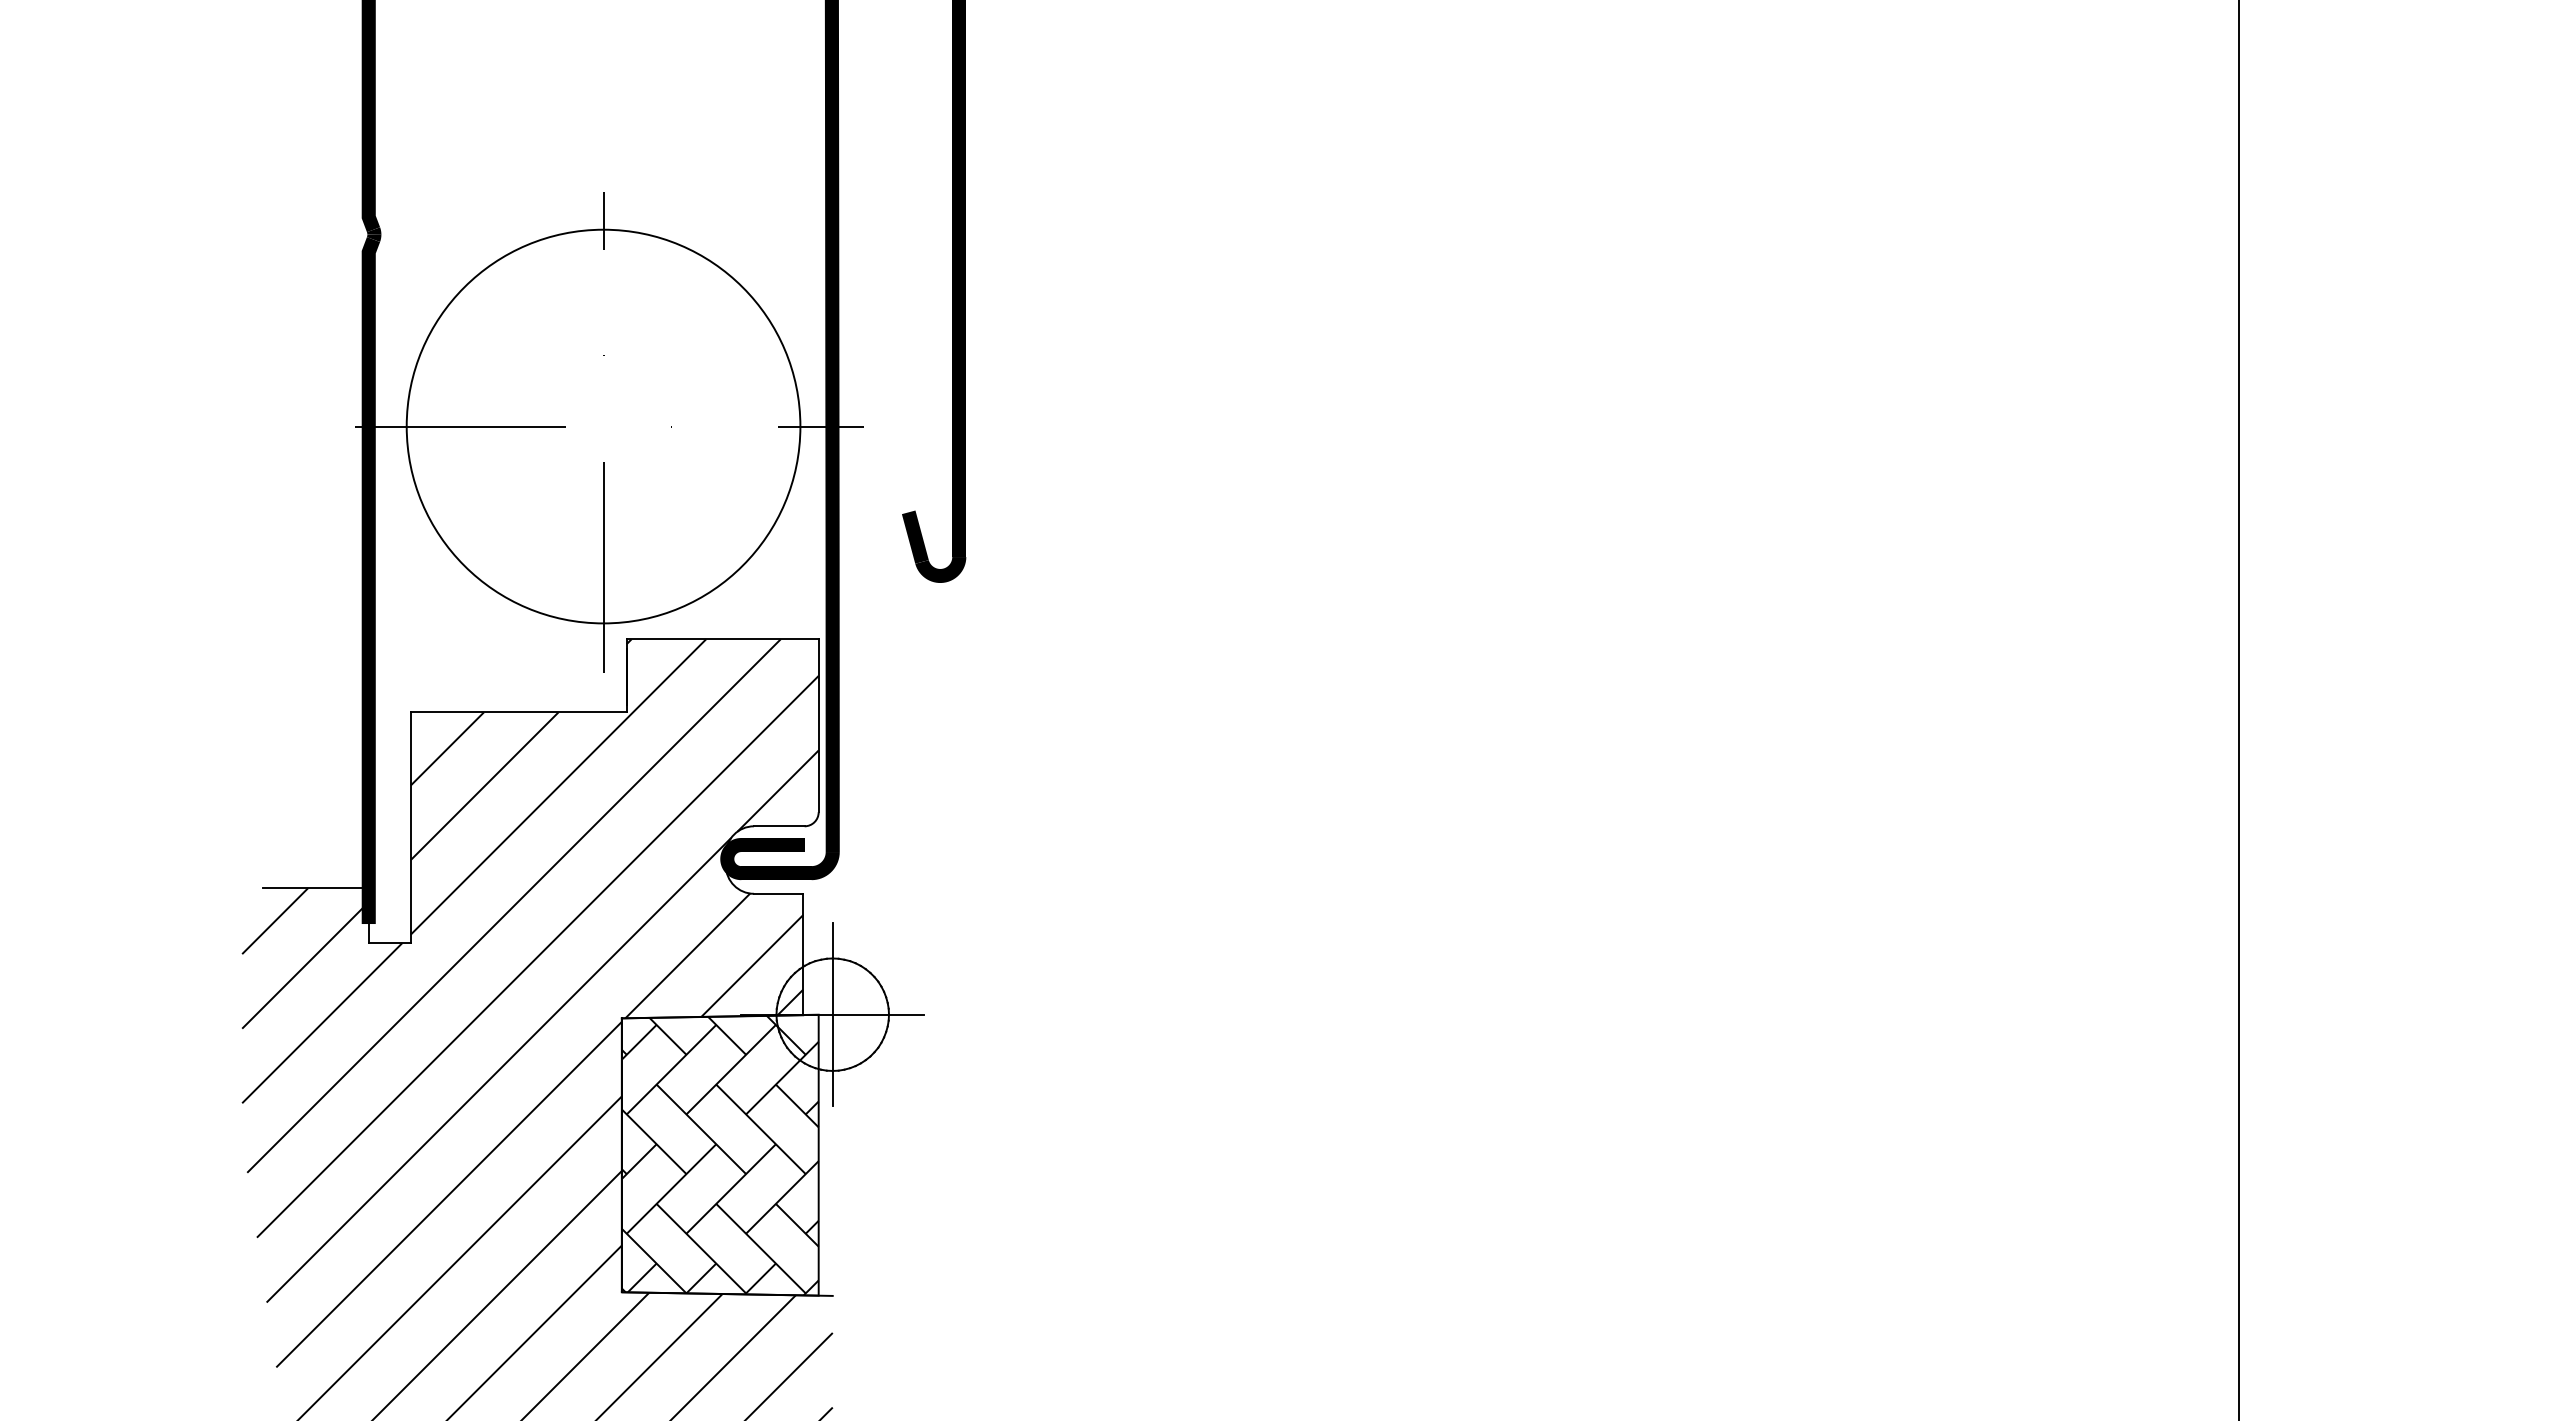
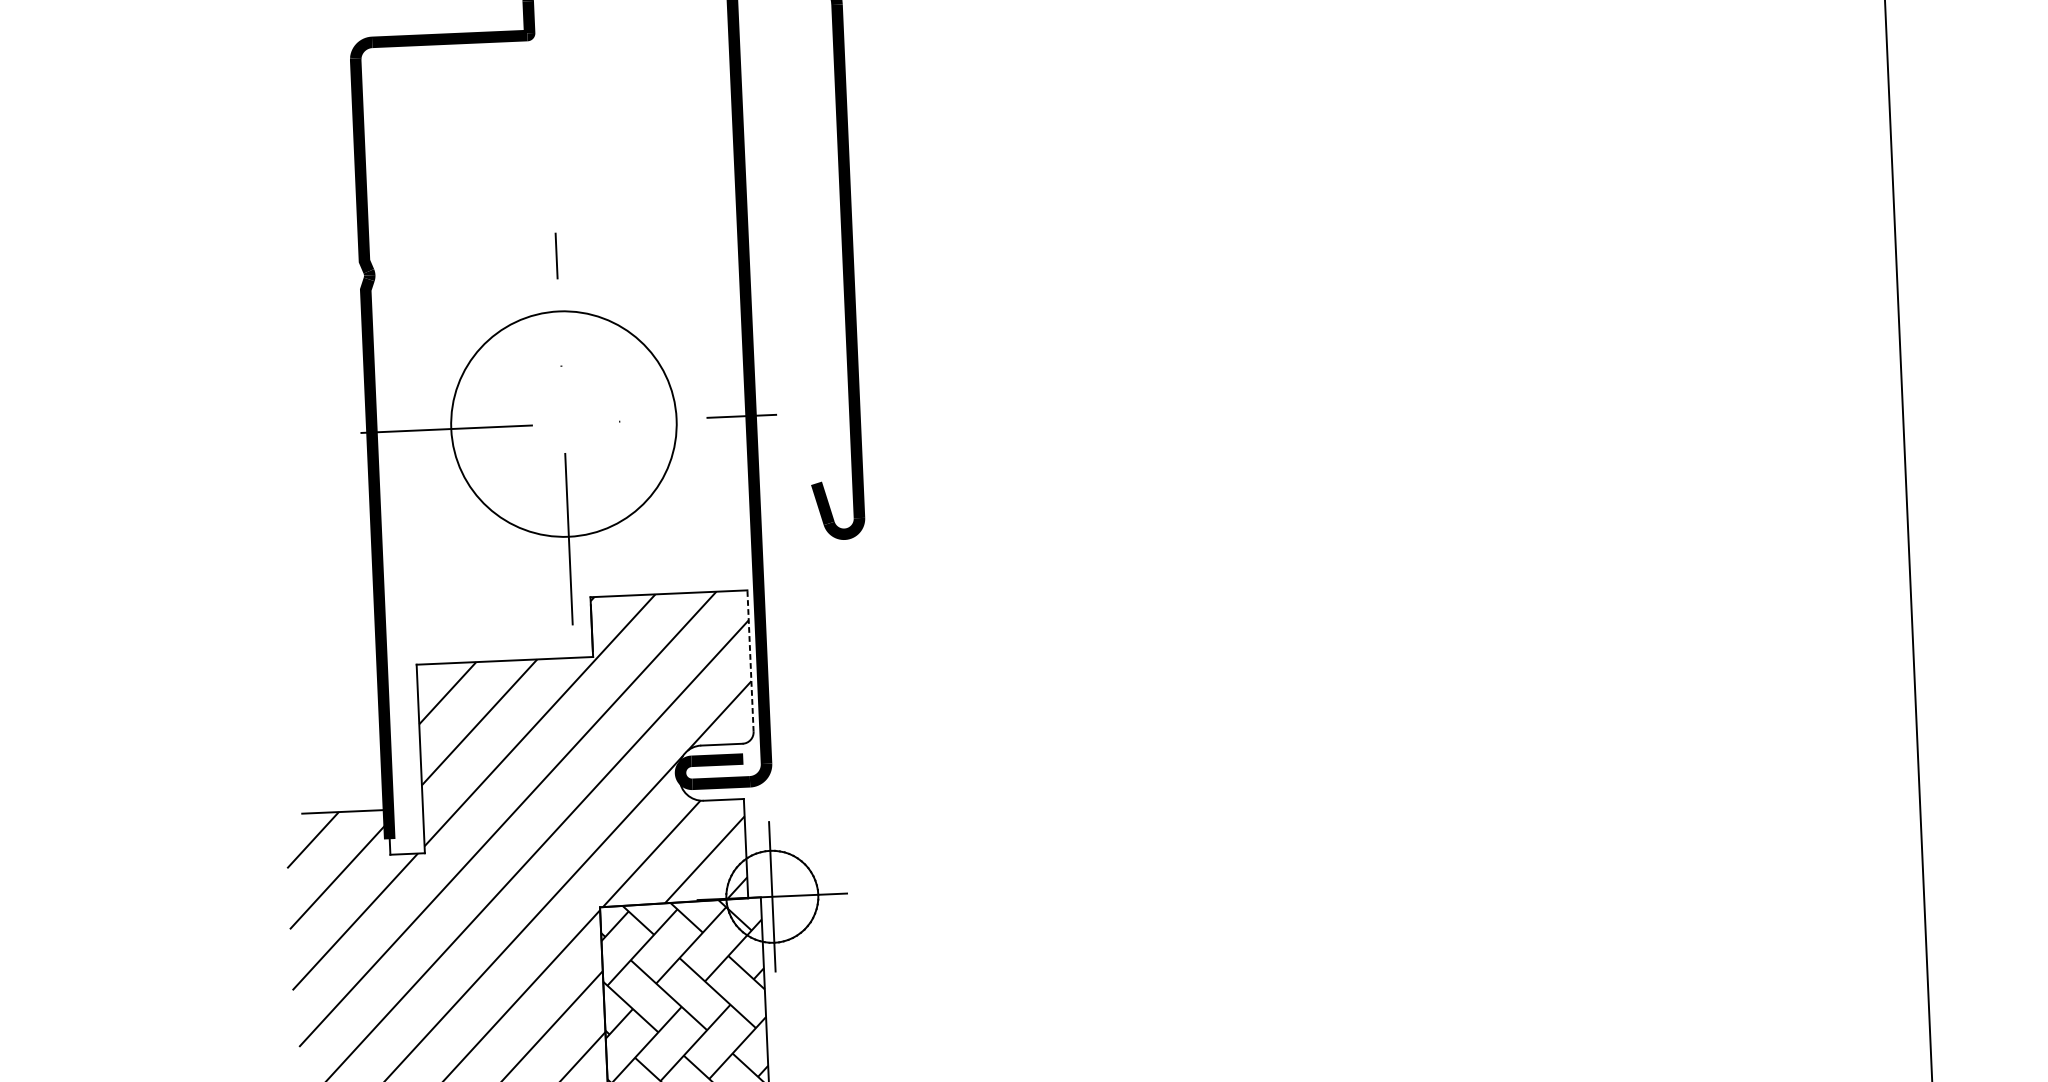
circle: (603, 426) -> (563, 424), size x0.7
line: (818, 725) -> (750, 660), solid -> dashed

